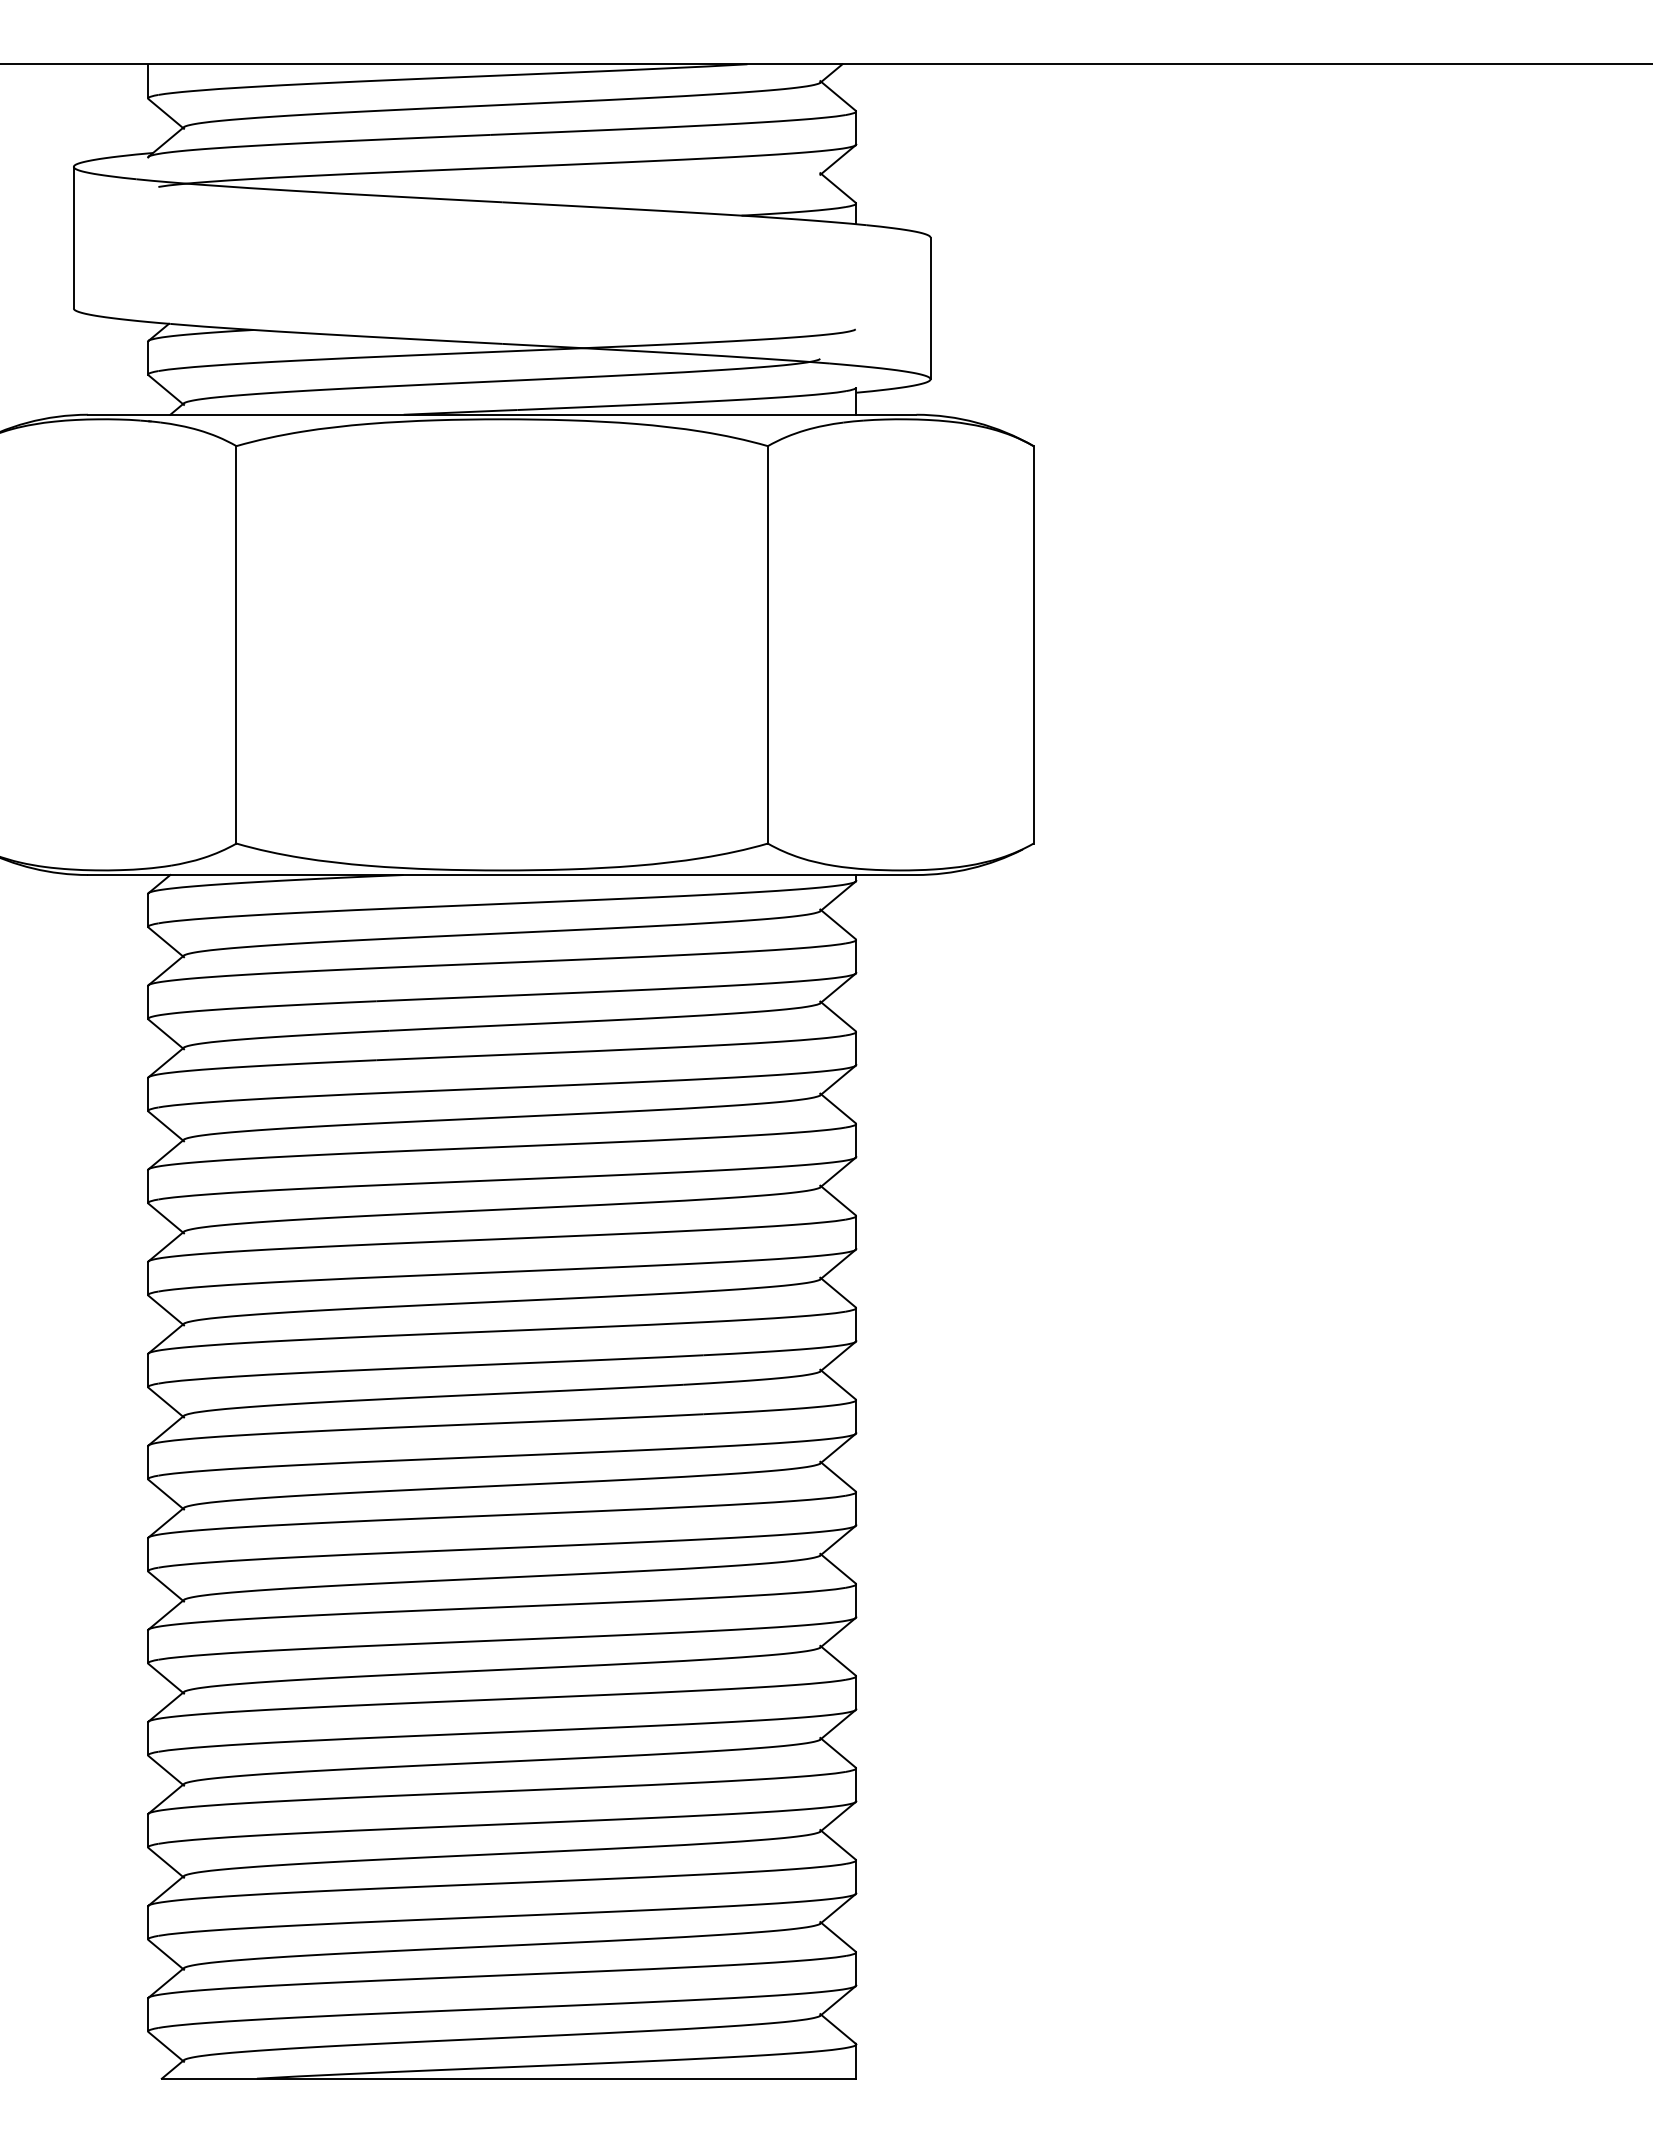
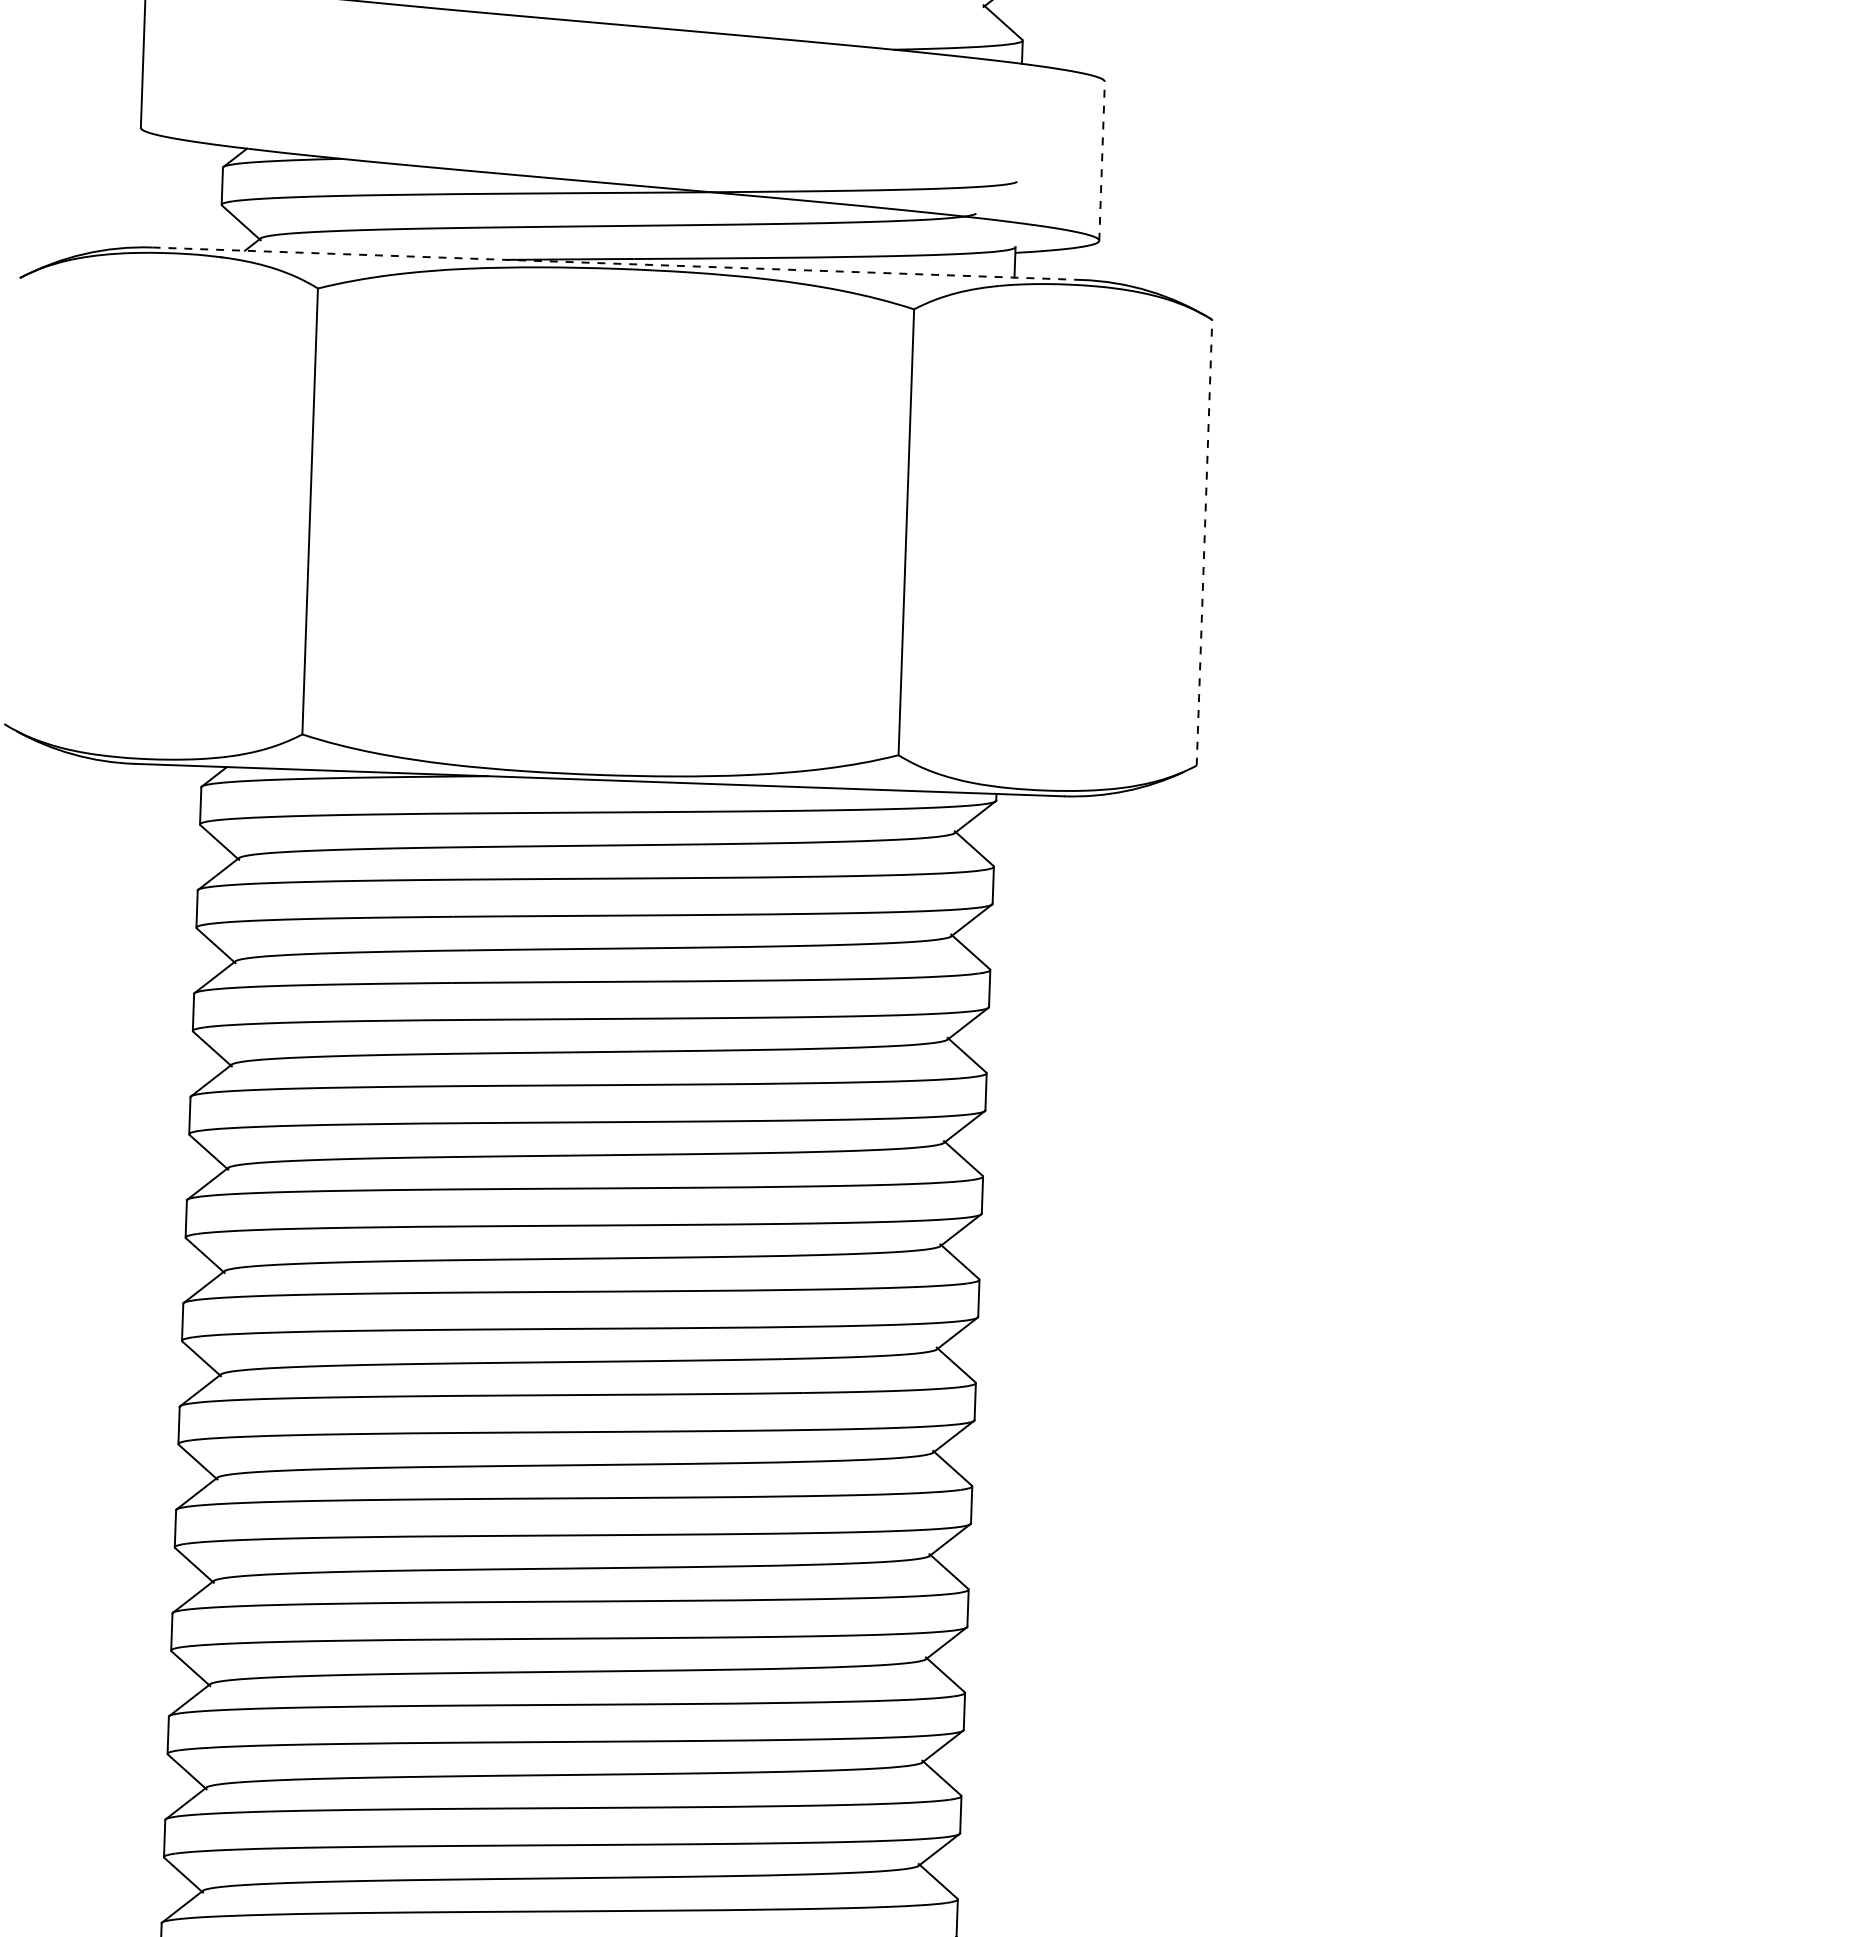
line: (930, 308) -> (1101, 161), solid -> dashed
line: (501, 414) -> (616, 263), solid -> dashed
line: (1033, 644) -> (1204, 542), solid -> dashed

